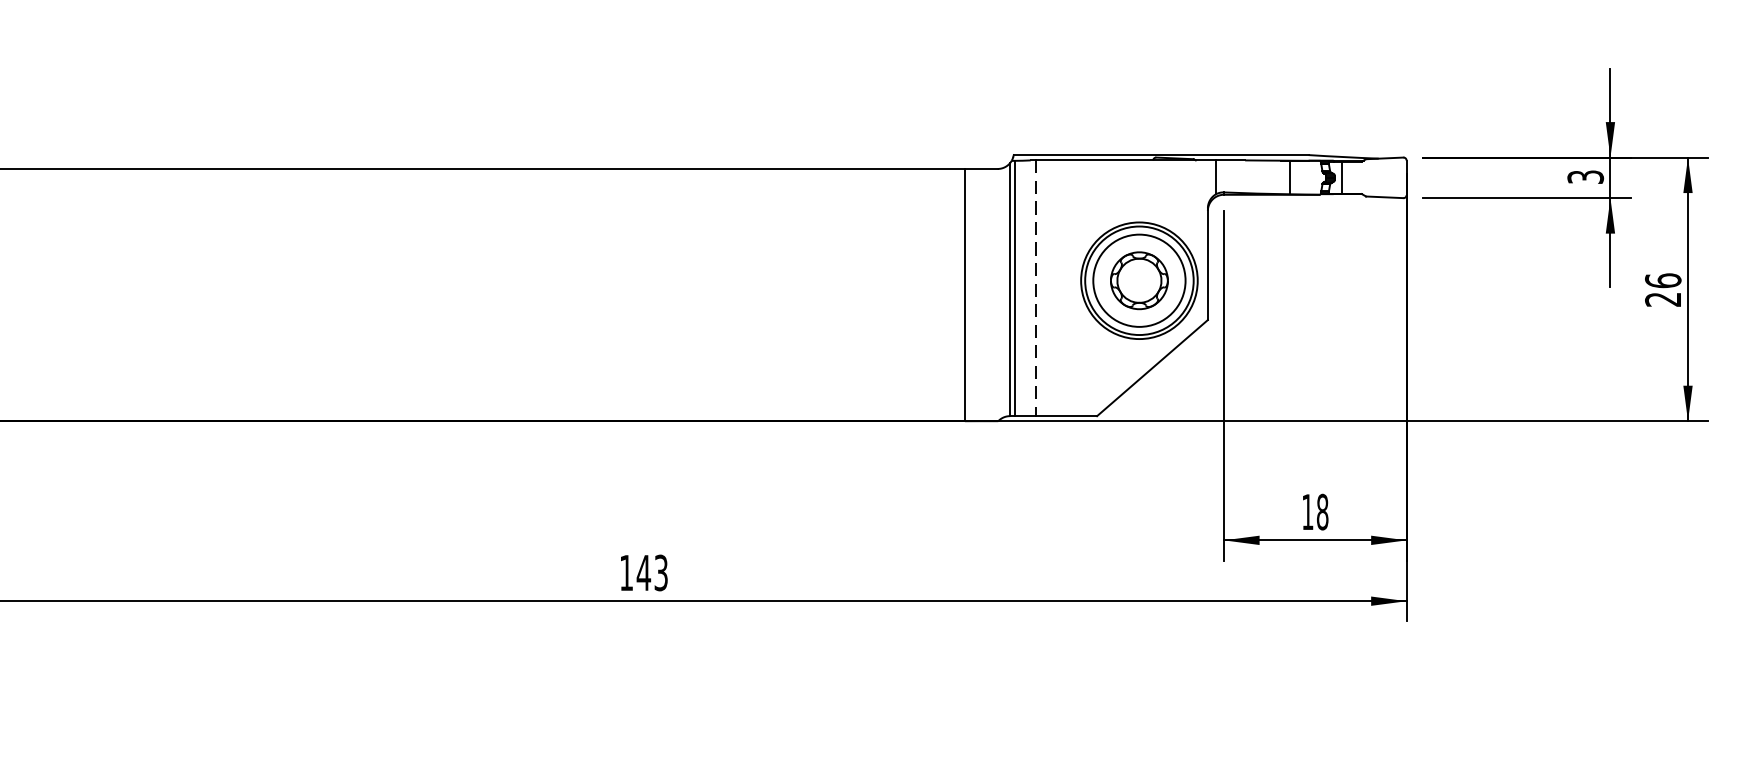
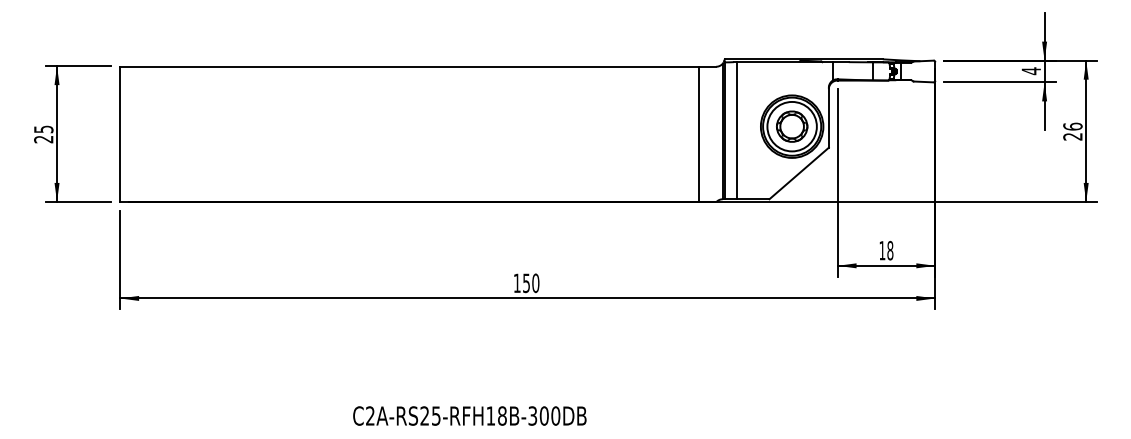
text: (1585, 177) -> (1031, 71), 3 -> 4
line: (1035, 287) -> (736, 130), dashed -> solid
text: (651, 573) -> (530, 283), 143 -> 150

